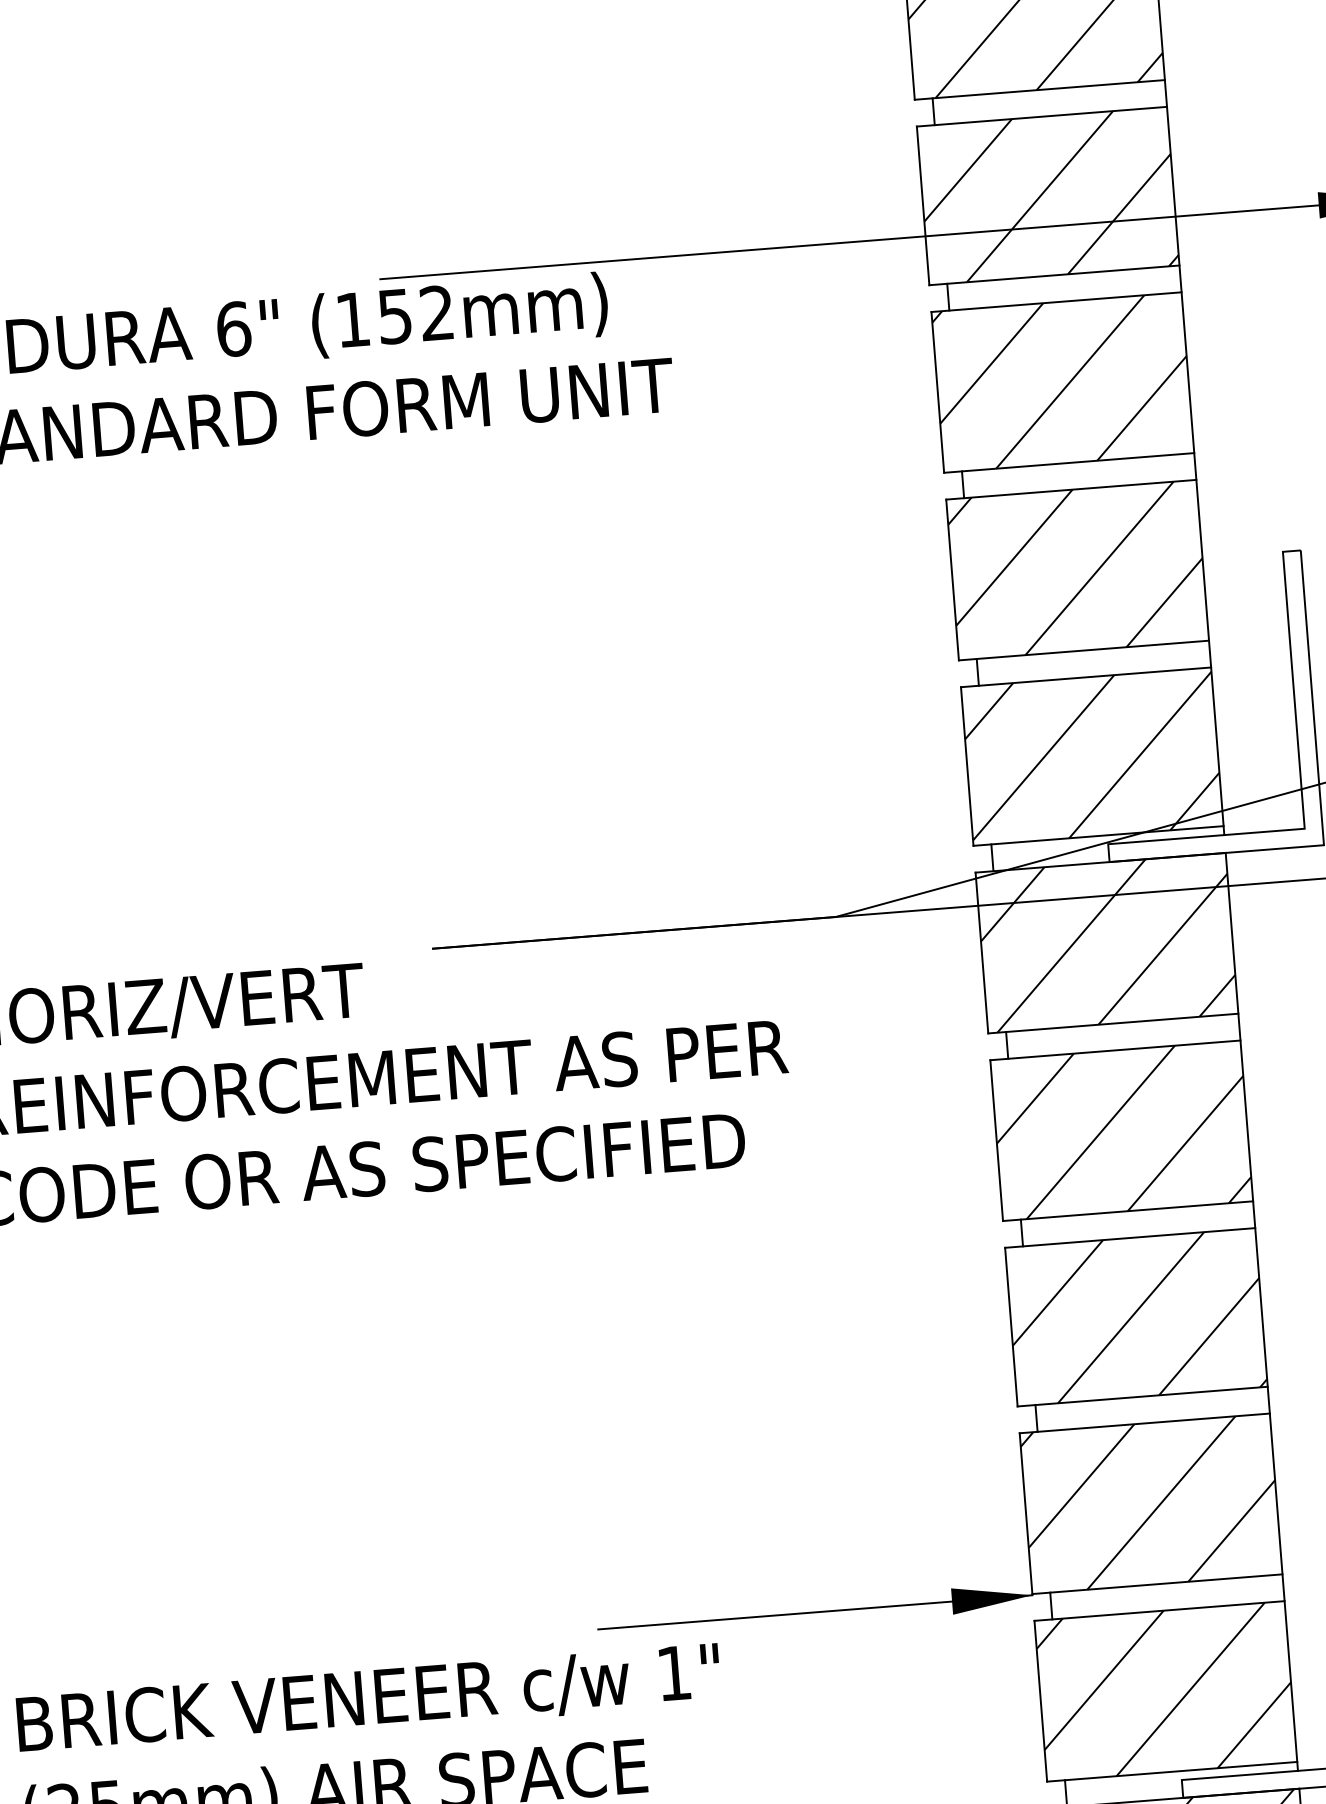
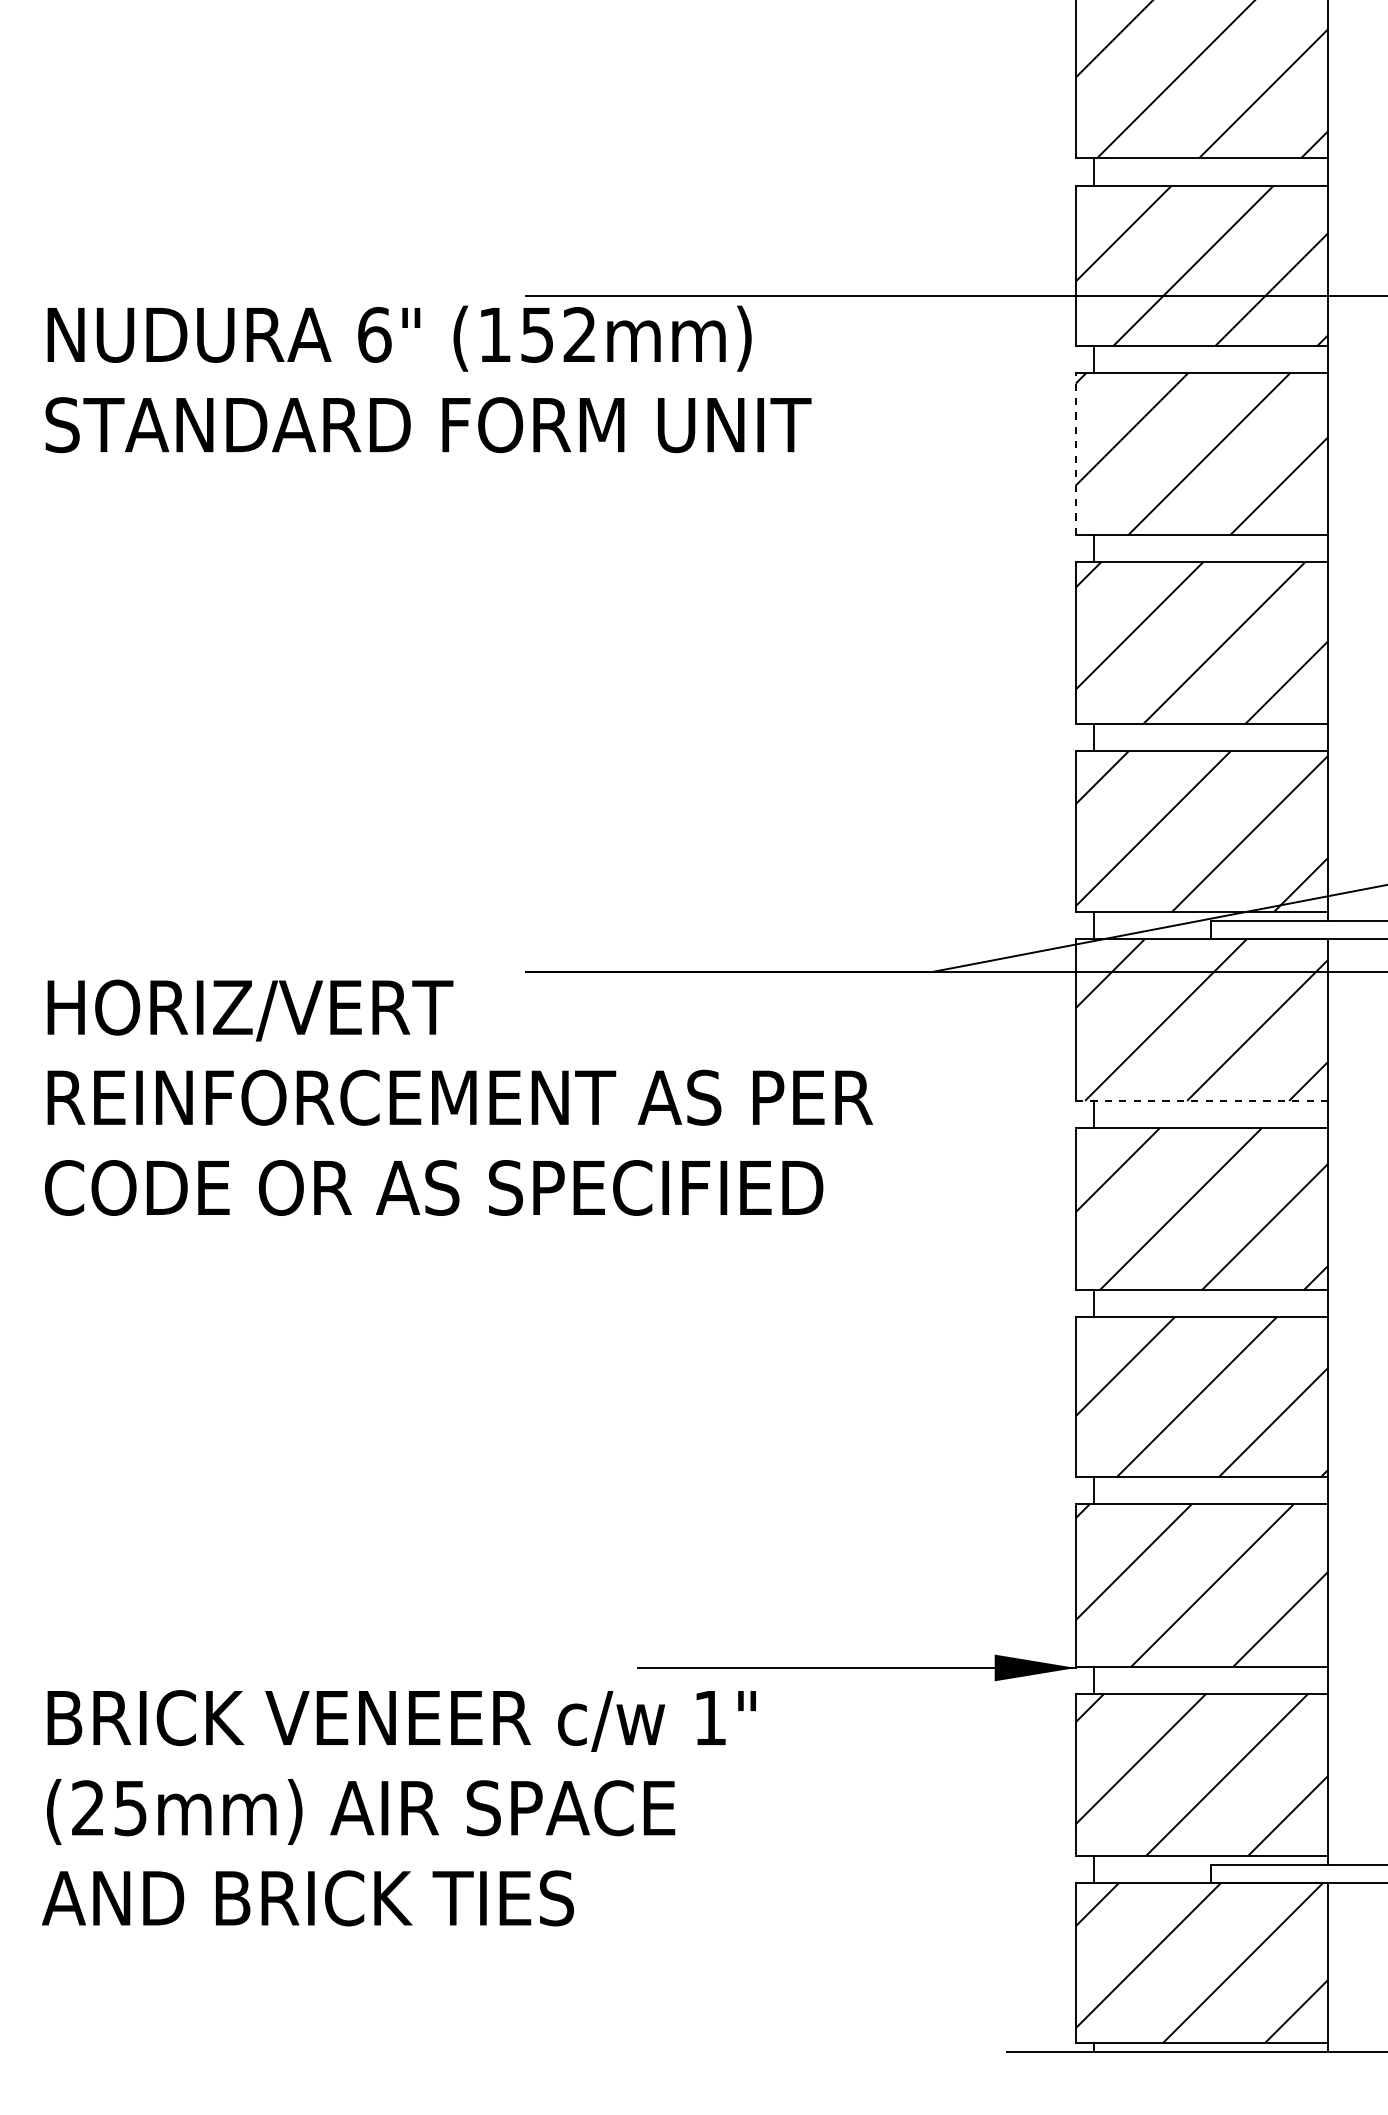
line: (937, 392) -> (1075, 453), solid -> dashed
line: (1112, 1023) -> (1201, 1100), solid -> dashed

